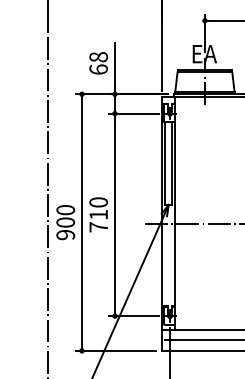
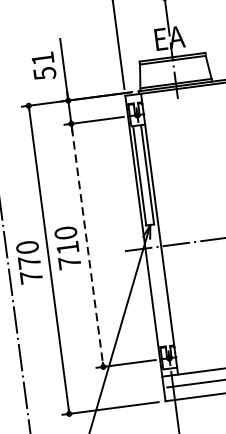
text: (98, 63) -> (43, 66), 68 -> 51
line: (114, 214) -> (86, 245), solid -> dashed
text: (65, 228) -> (30, 269), 900 -> 770

